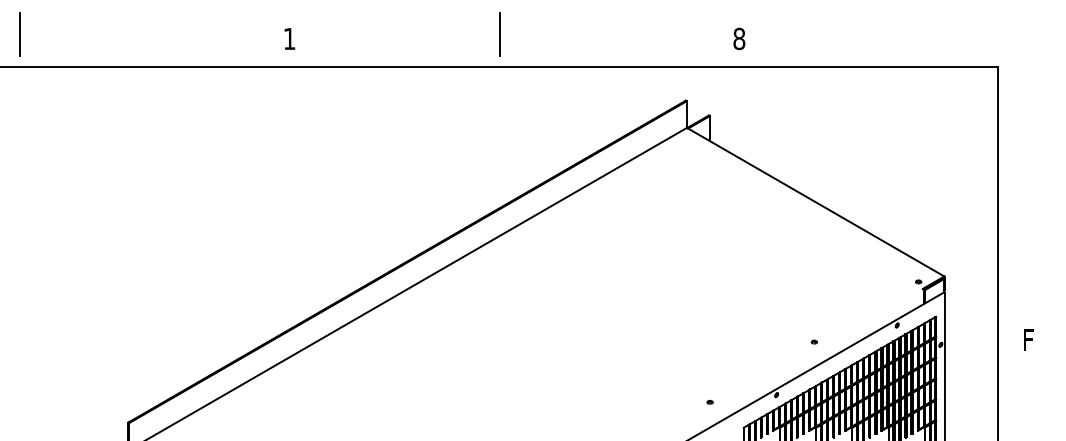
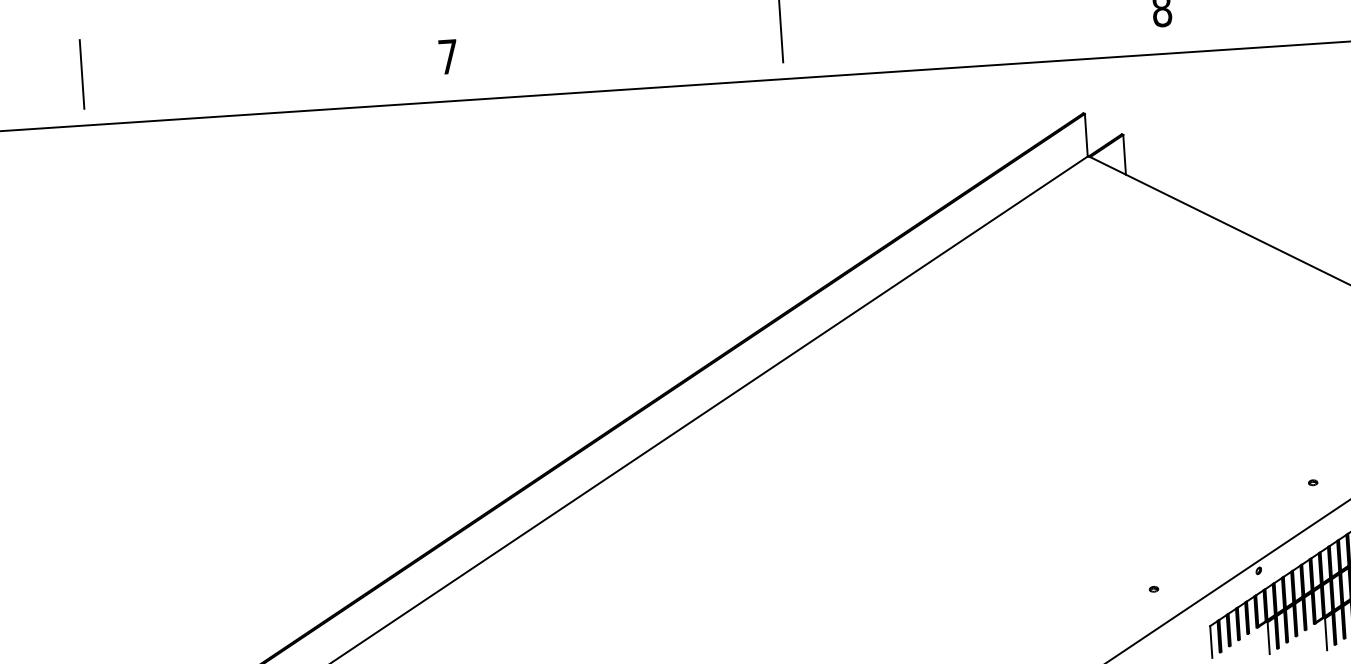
line: (19, 34) -> (80, 74), moved
text: (289, 38) -> (447, 56), 1 -> 7

